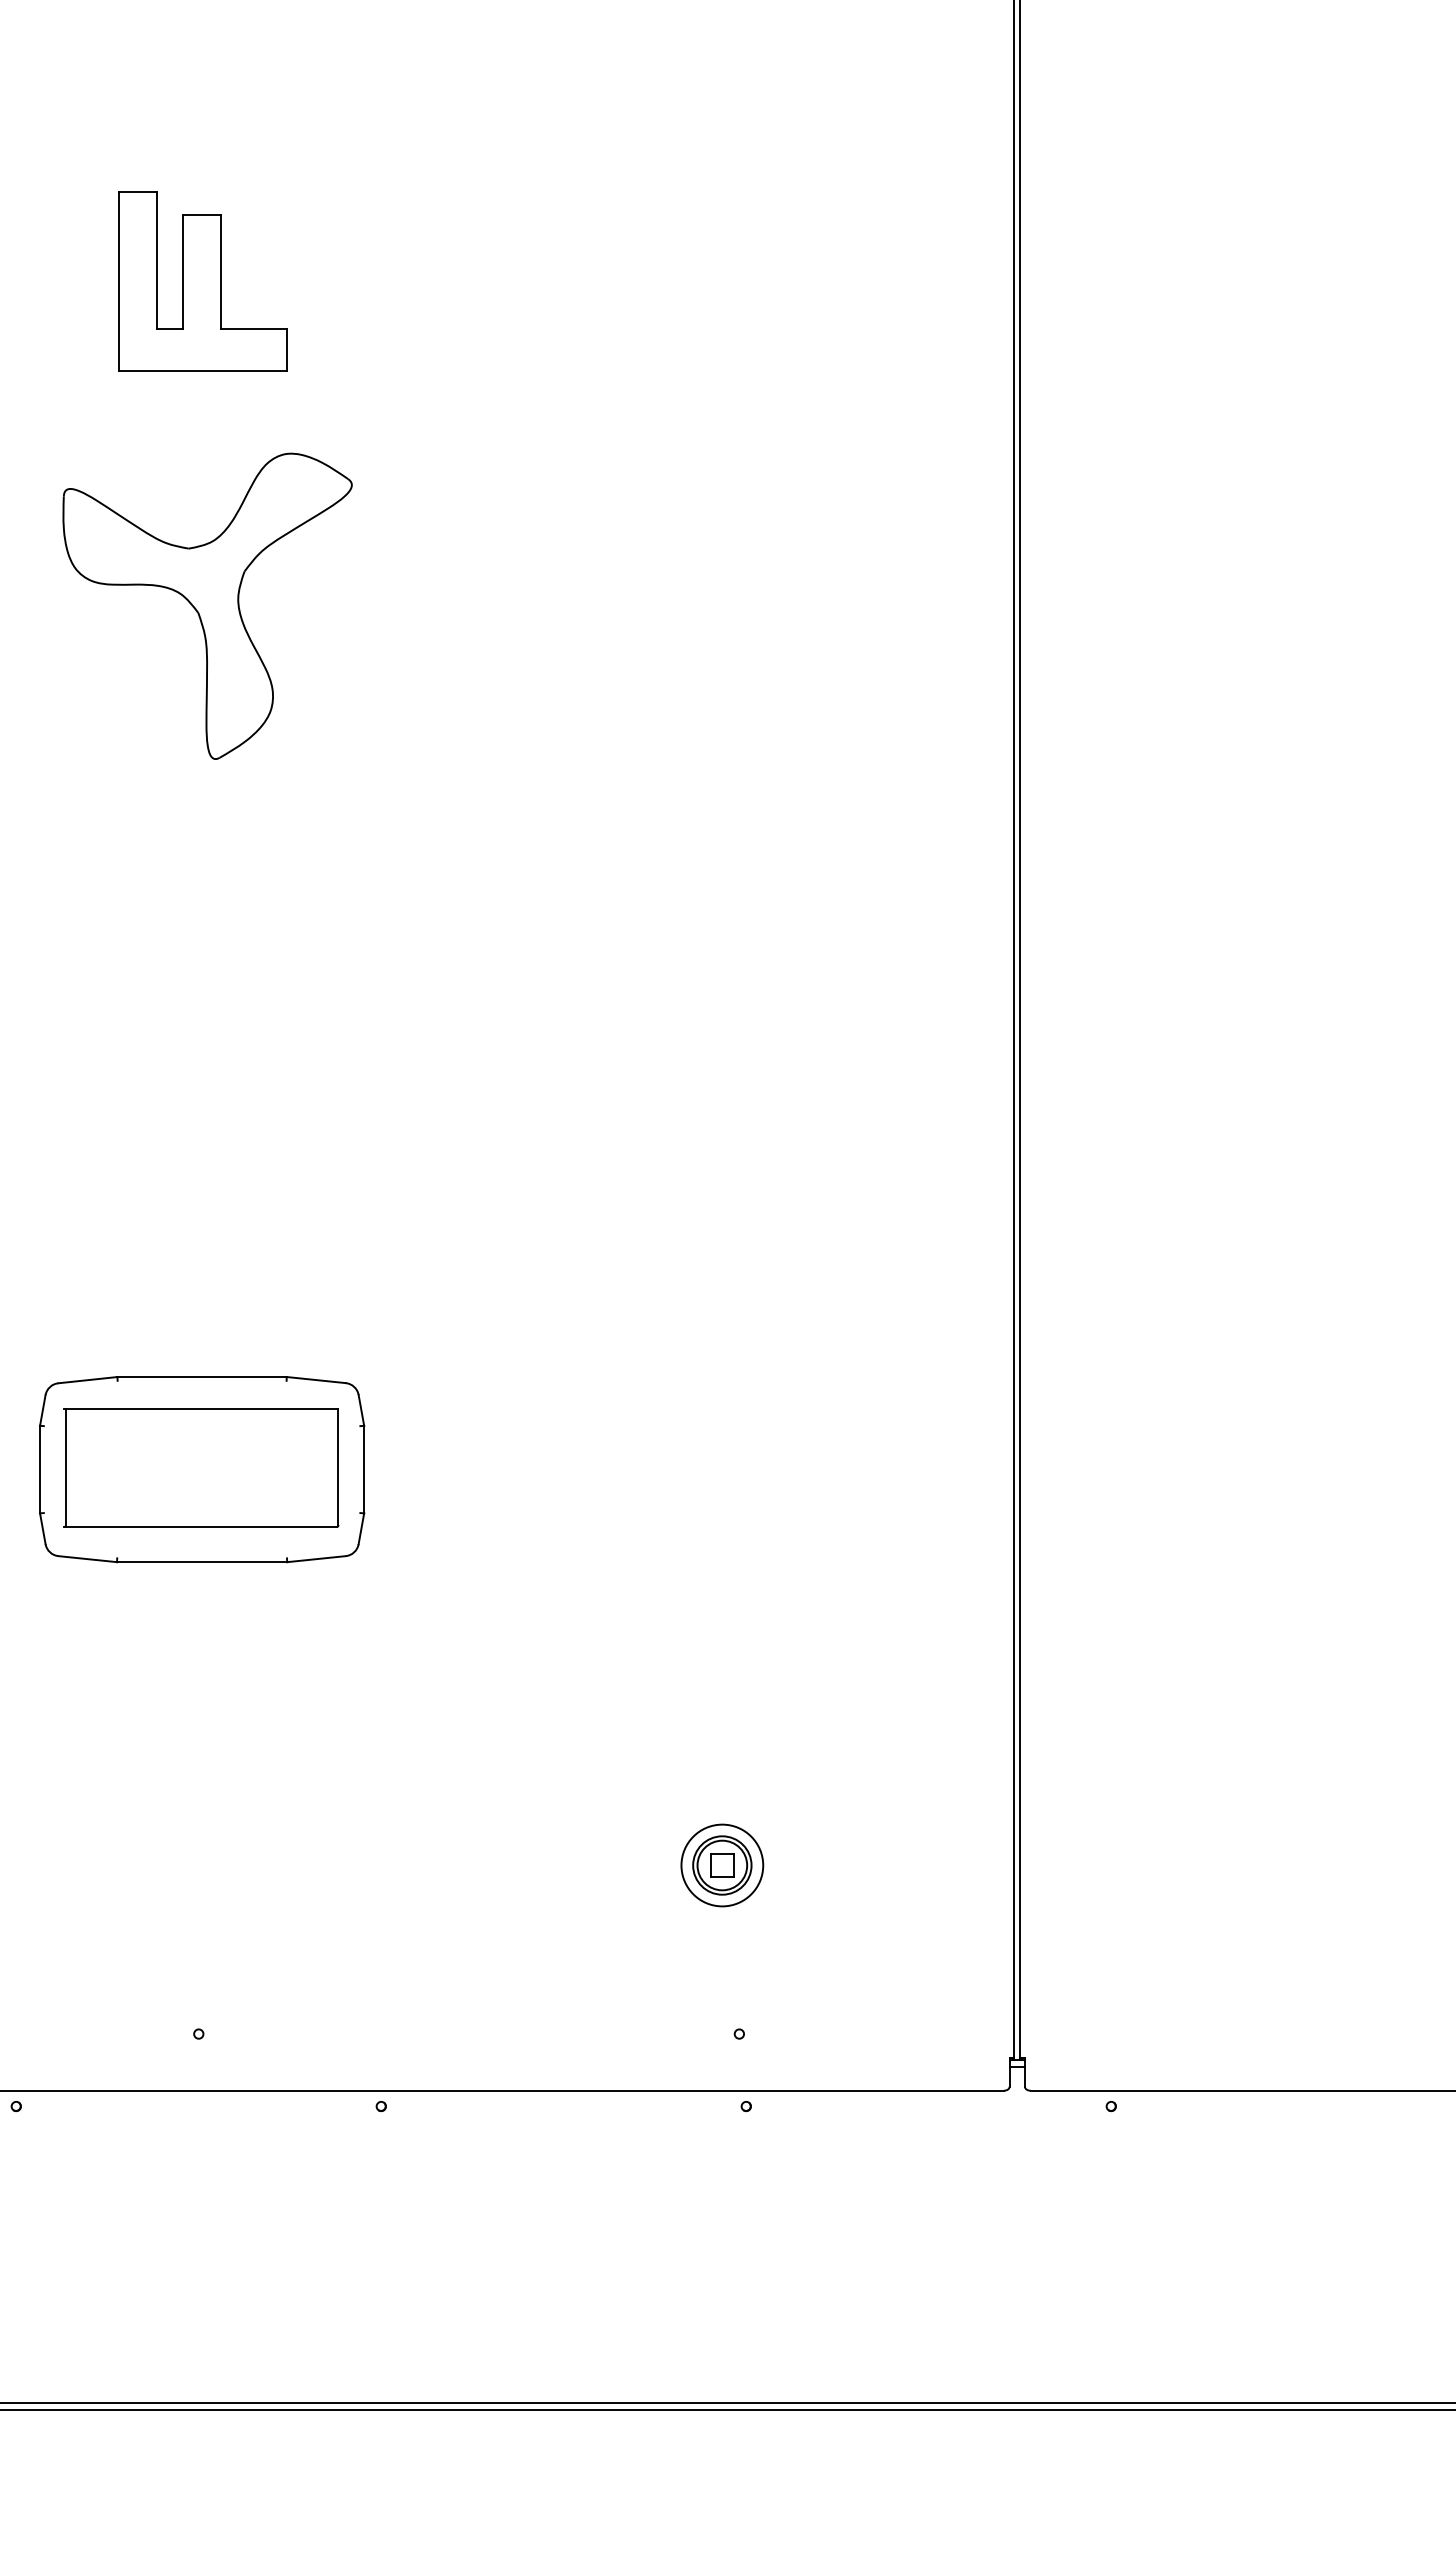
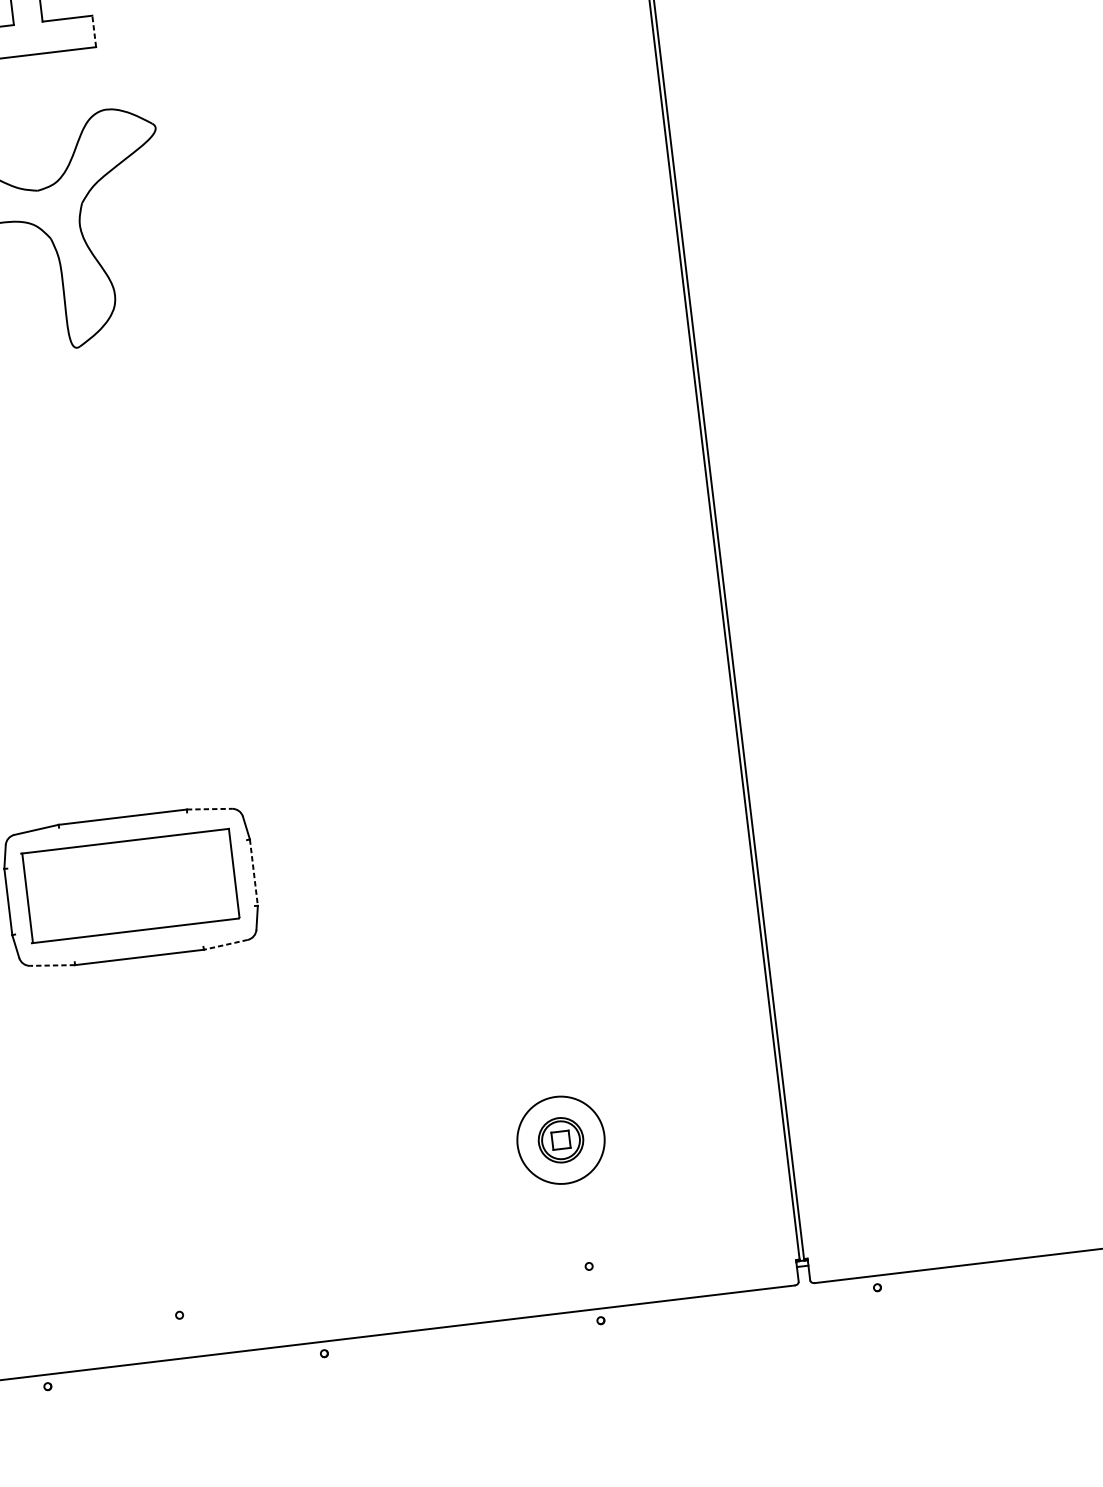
line: (286, 350) -> (93, 31), solid -> dashed
line: (316, 1380) -> (209, 809), solid -> dashed
line: (364, 1469) -> (254, 872), solid -> dashed
line: (87, 1559) -> (52, 965), solid -> dashed
line: (316, 1559) -> (225, 945), solid -> dashed
circle: (722, 1865) -> (561, 1140), size x1.4

